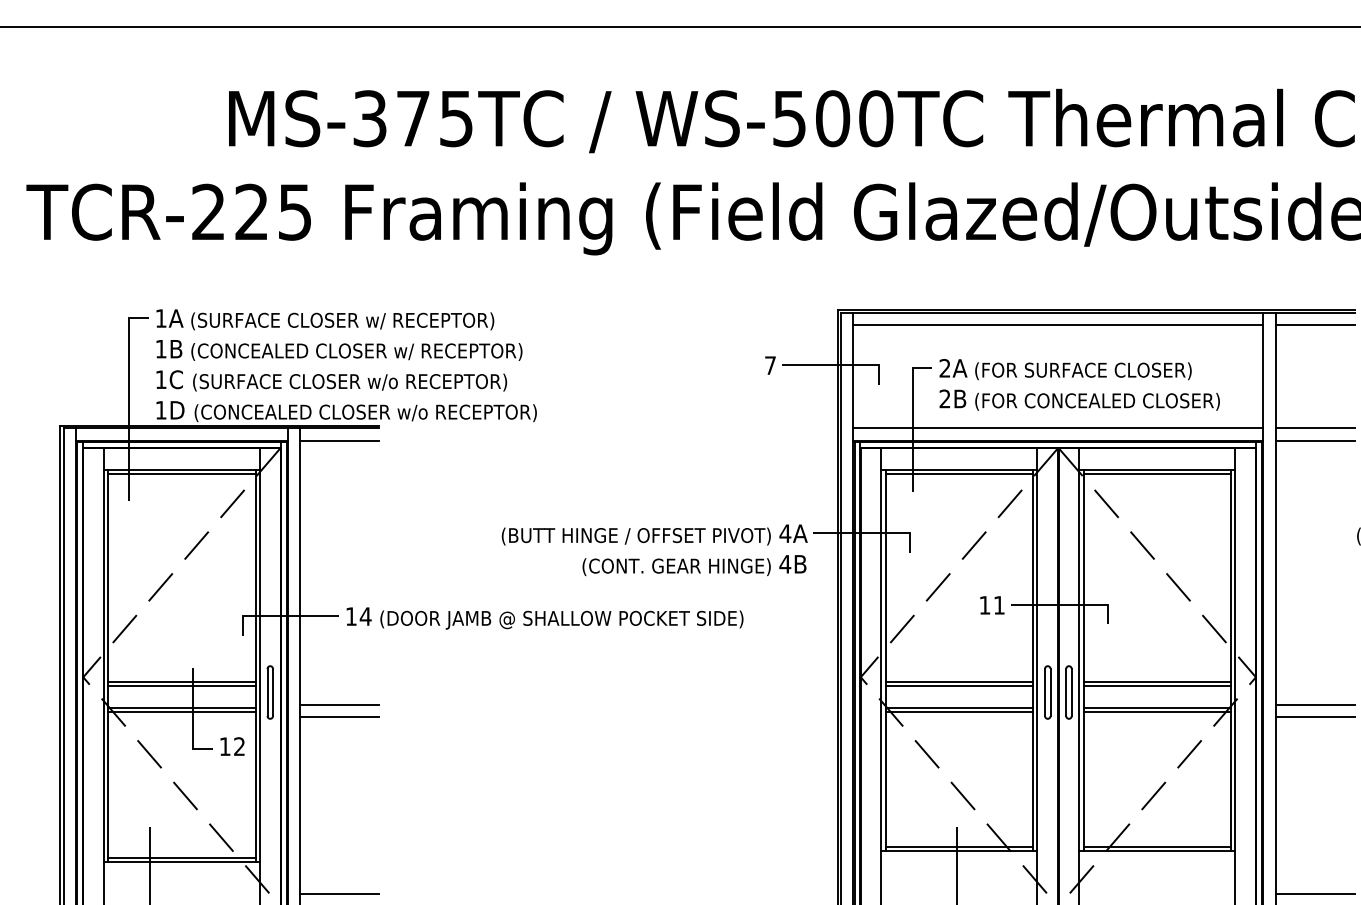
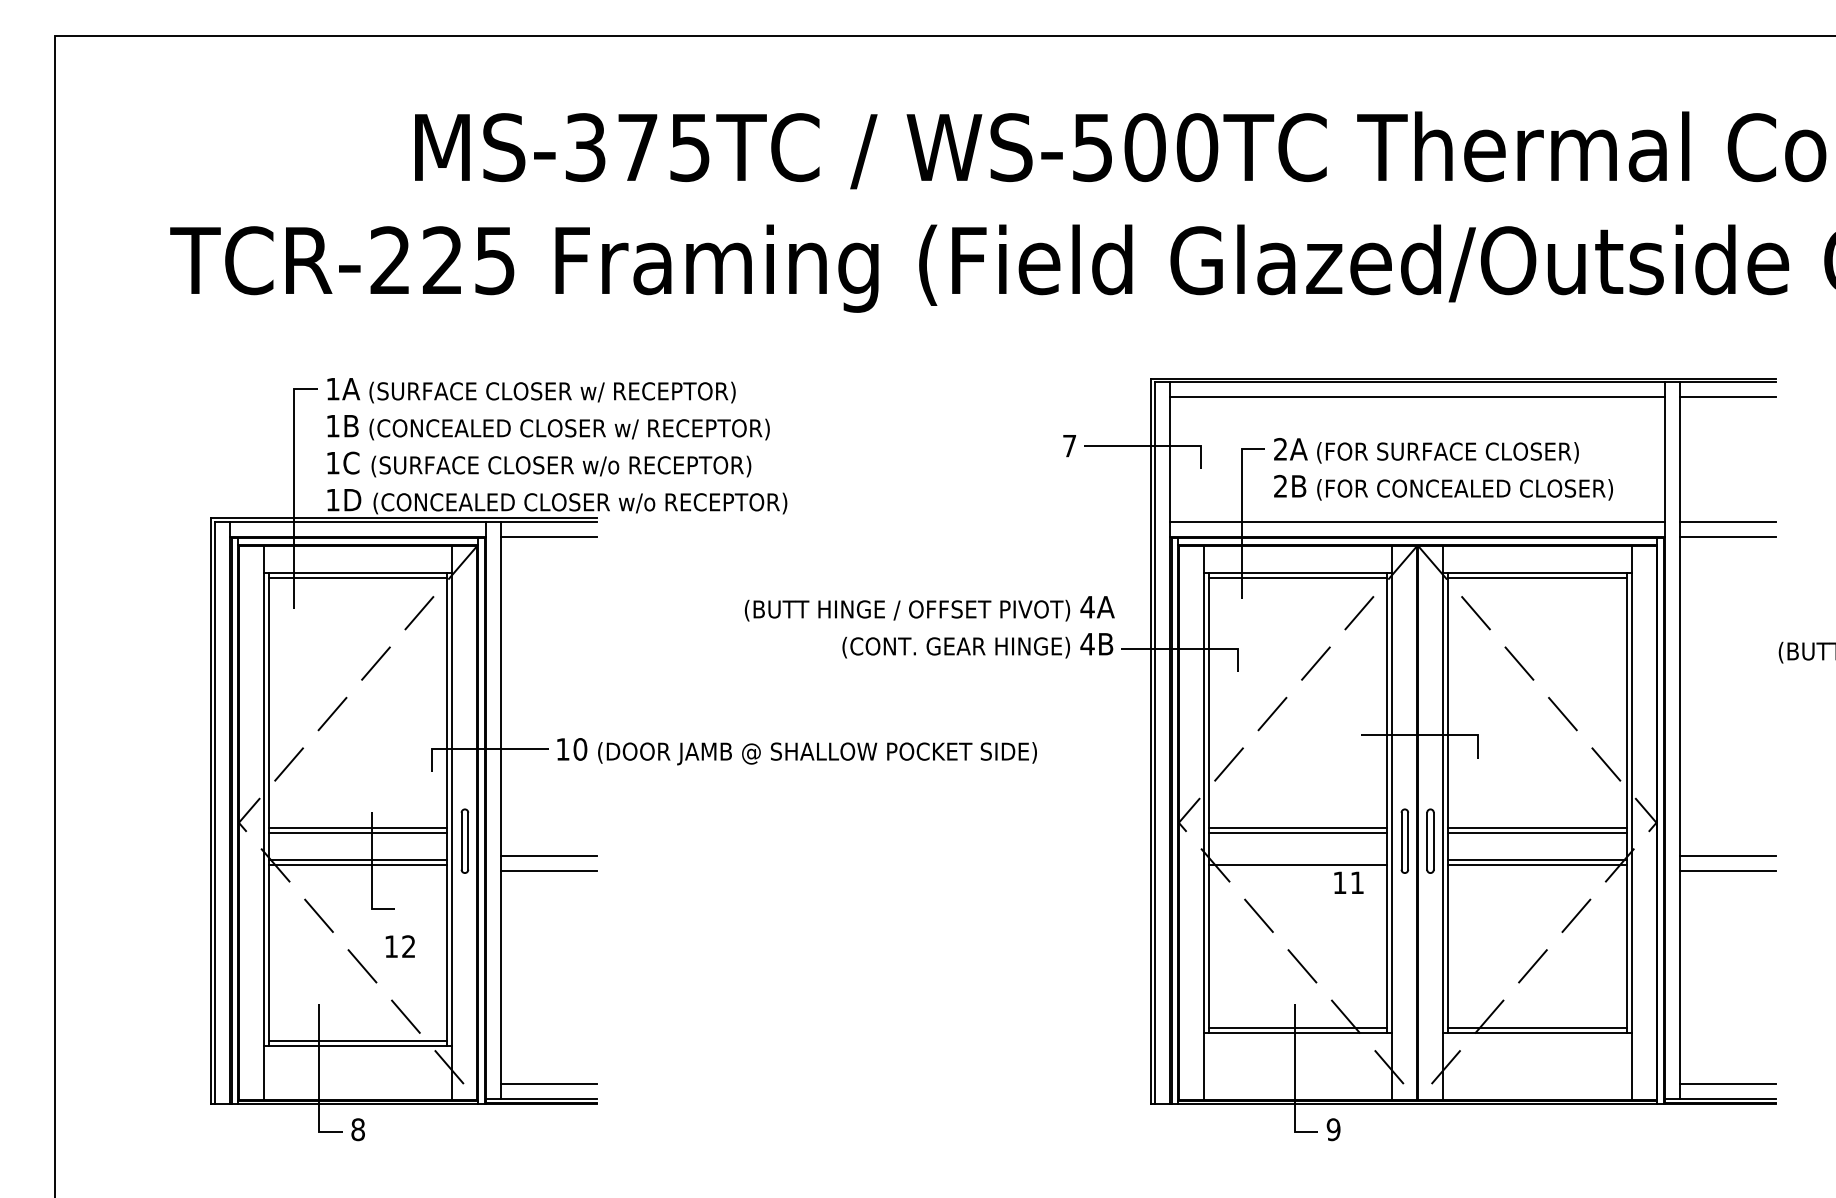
text: (654, 550) -> (929, 627), moved
text: (992, 605) -> (1348, 882), moved
text: (365, 616) -> (580, 749), 14 -> 10
line: (958, 707) -> (1297, 859), removed
text: (231, 746) -> (399, 946), moved

